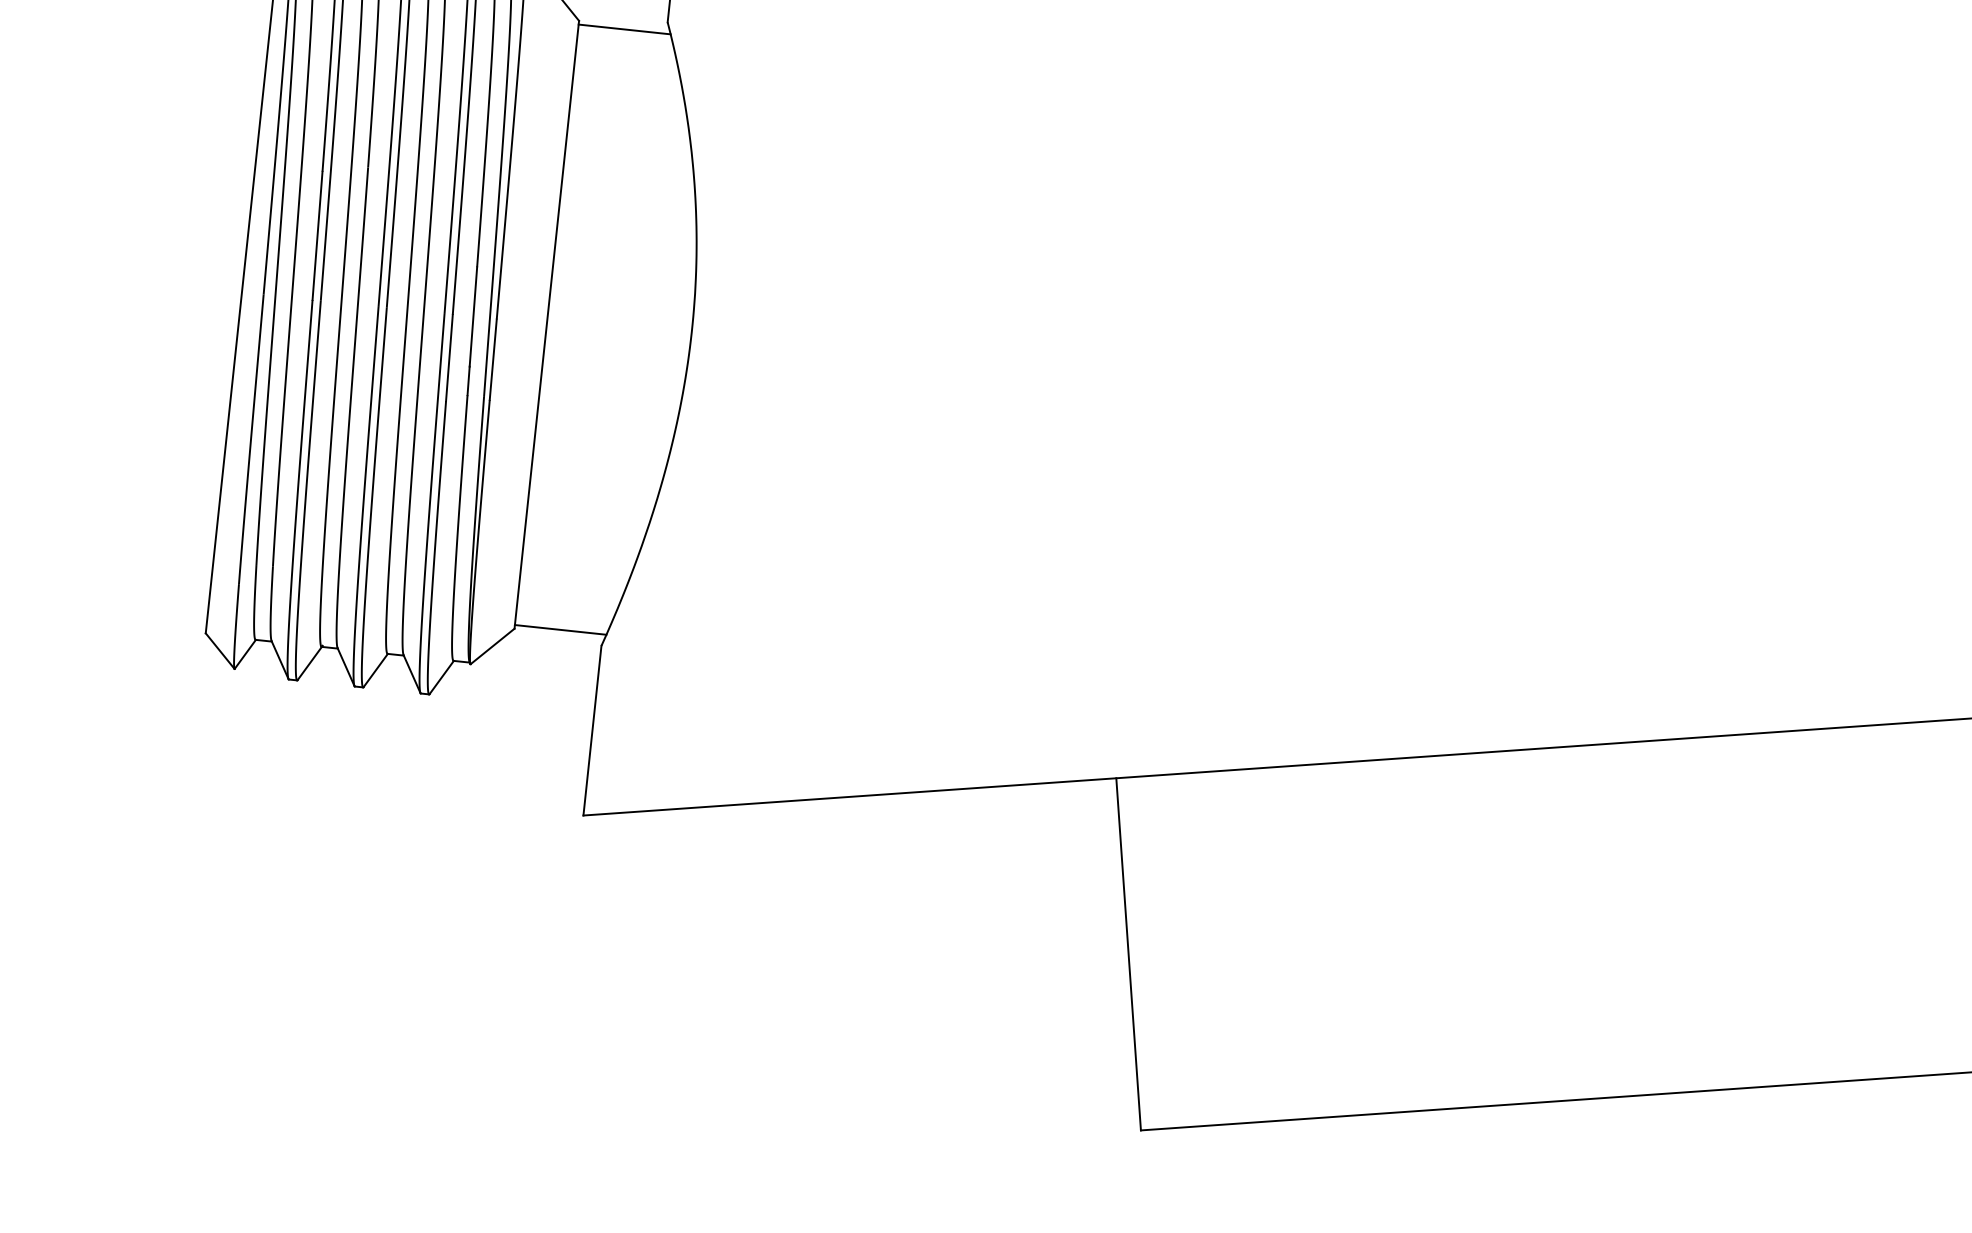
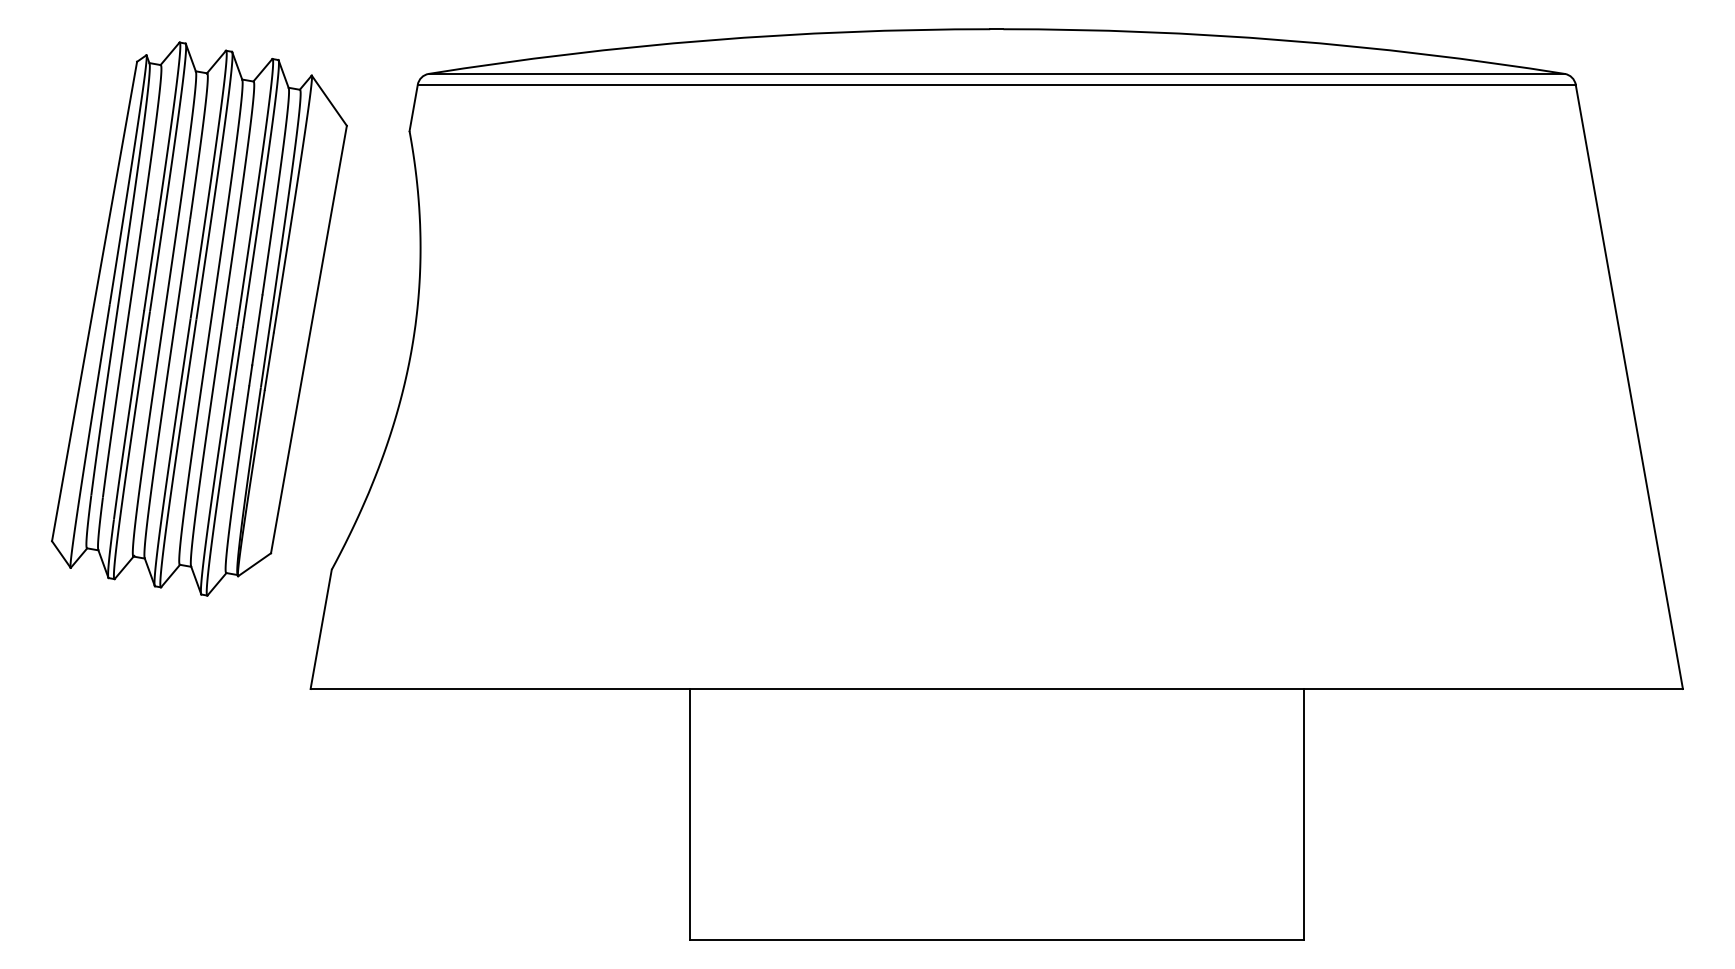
line: (624, 28) -> (378, 133), removed
line: (560, 630) -> (303, 556), removed

